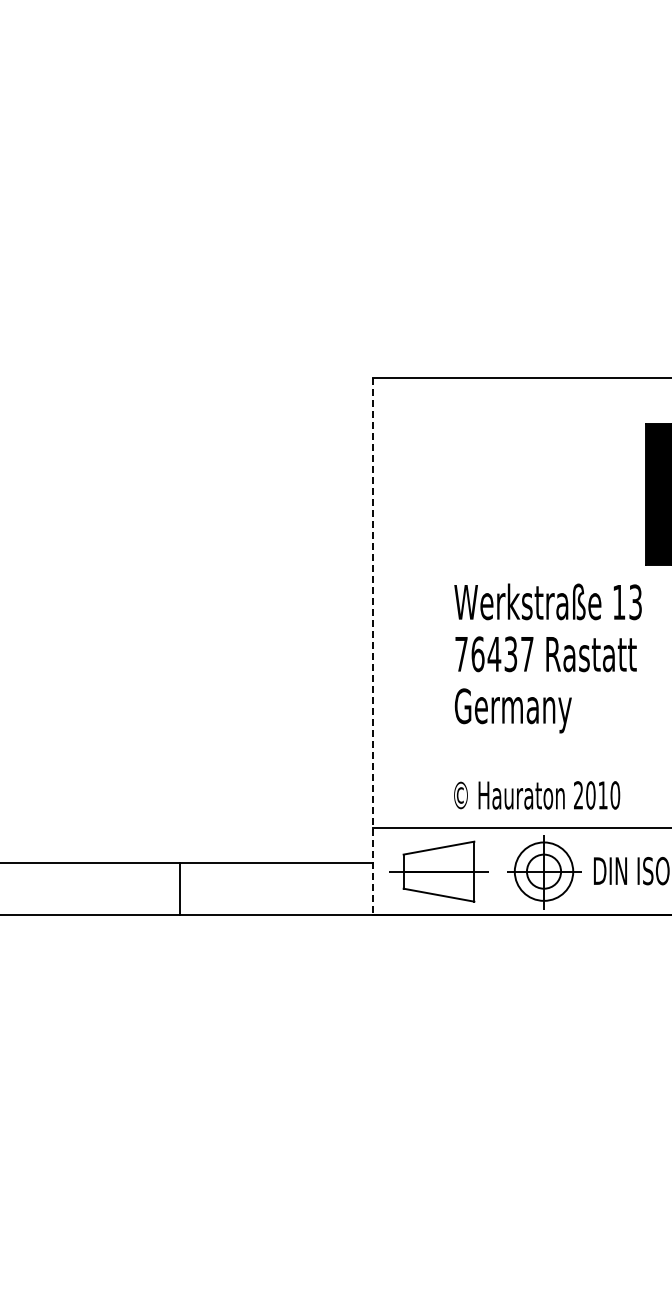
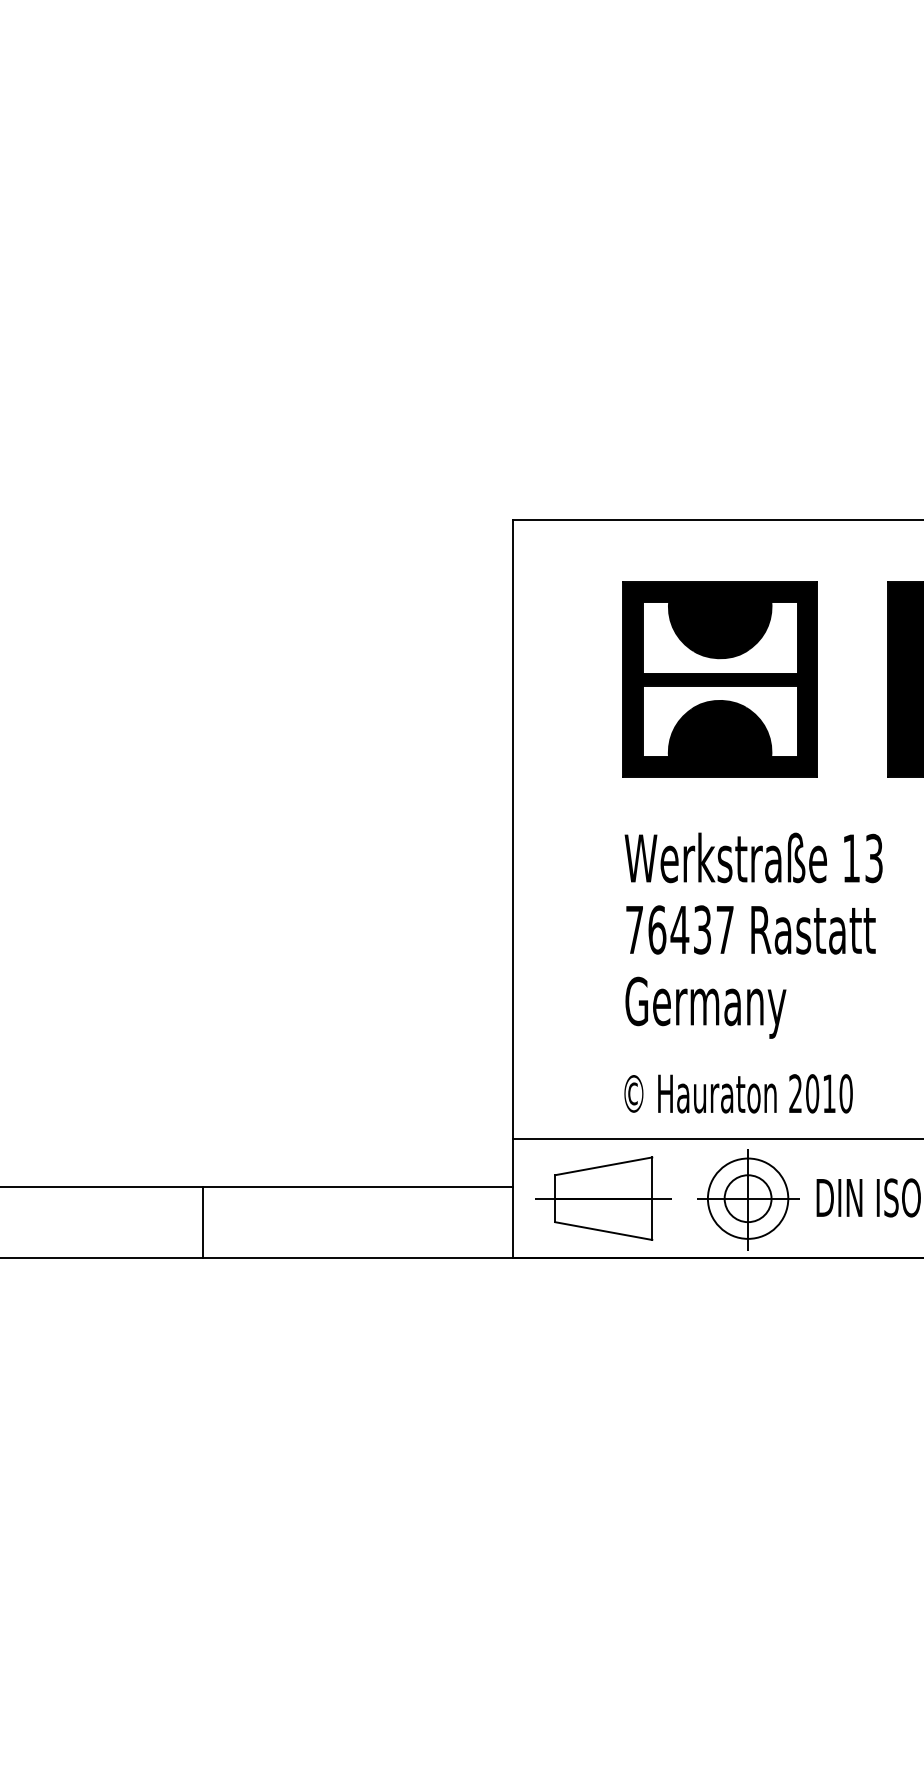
part: (523, 494) -> (719, 679), added
line: (373, 646) -> (513, 889), dashed -> solid
text: (547, 658) -> (752, 935), moved
line: (179, 889) -> (202, 1223), moved

